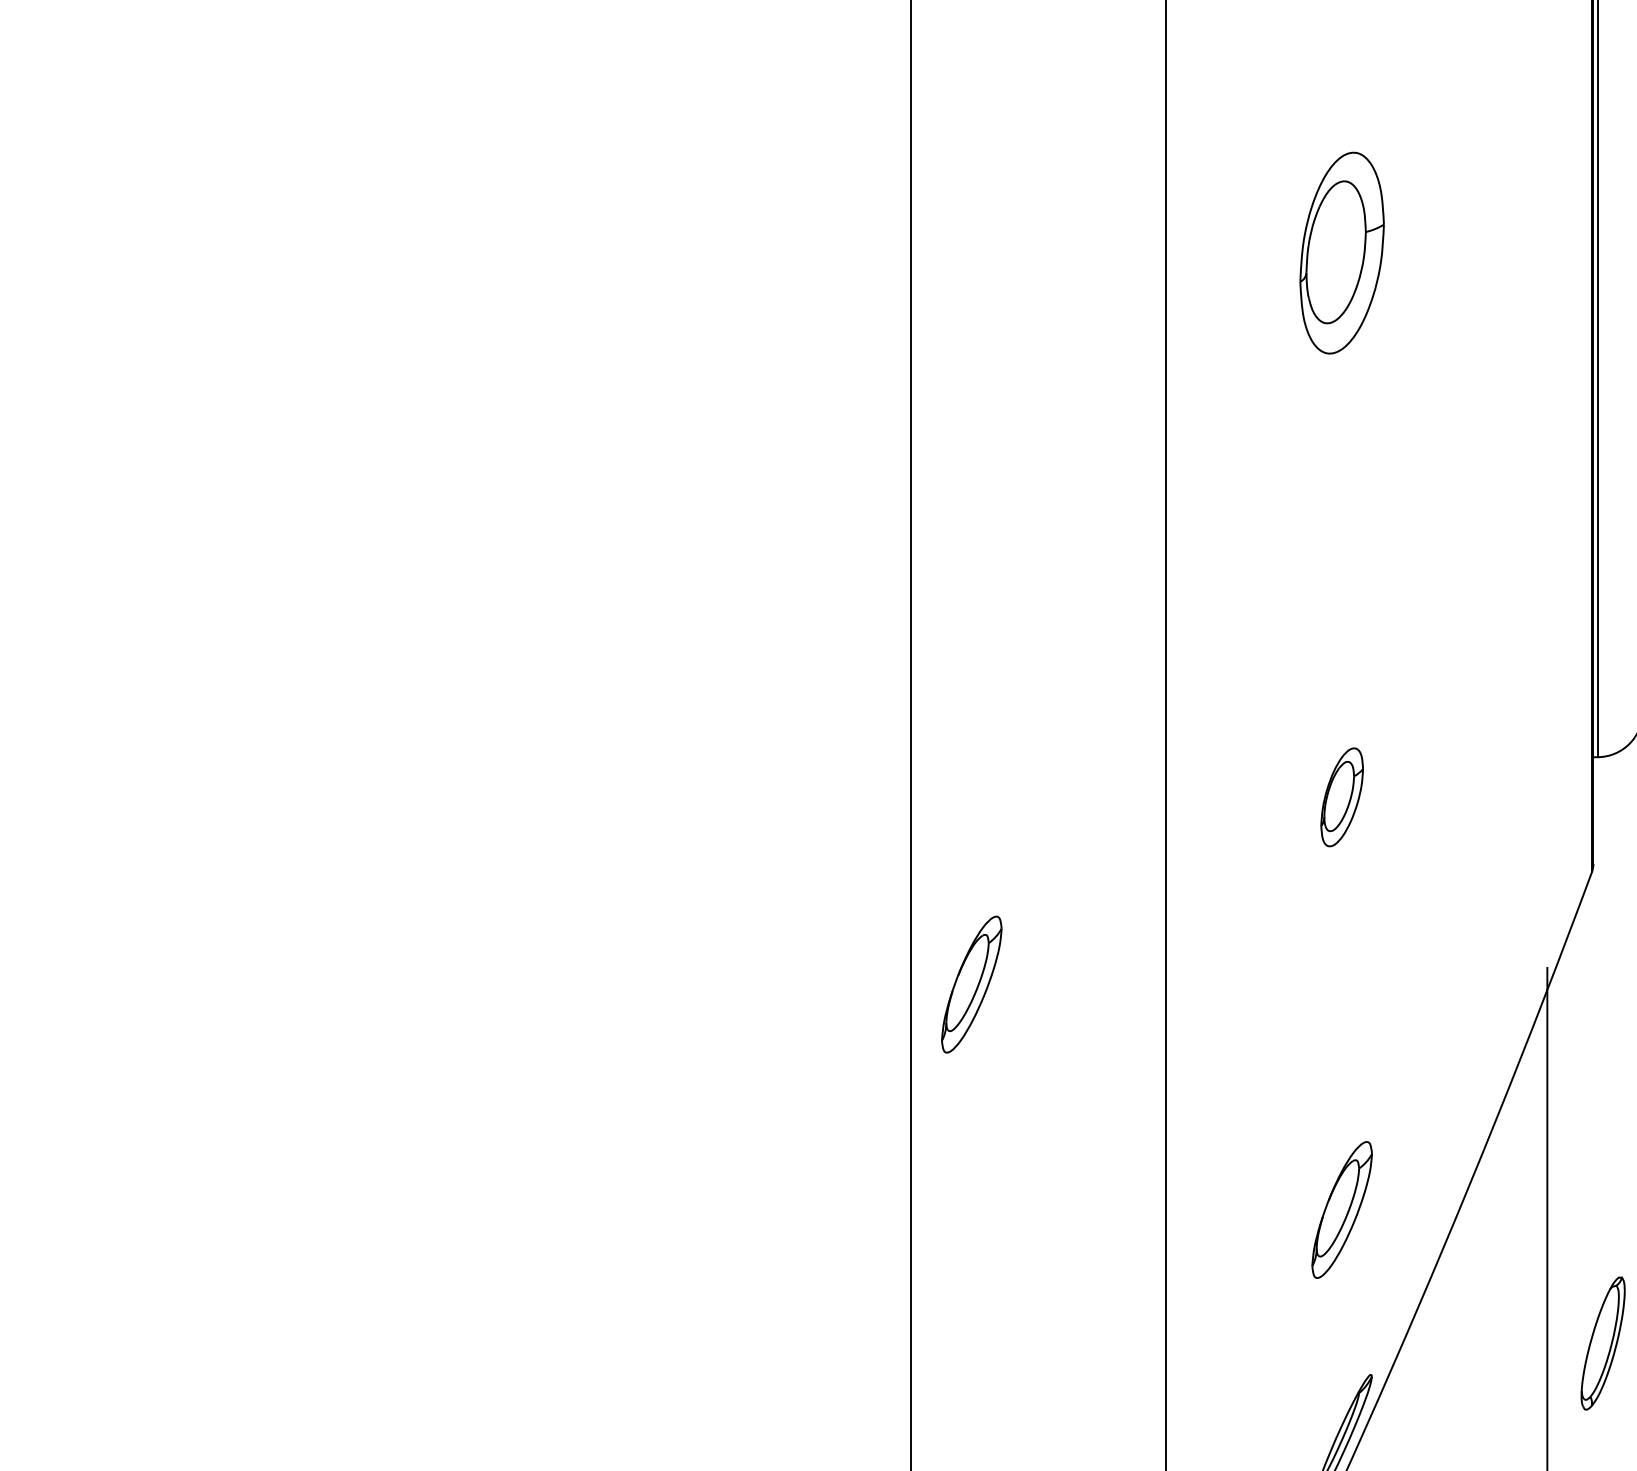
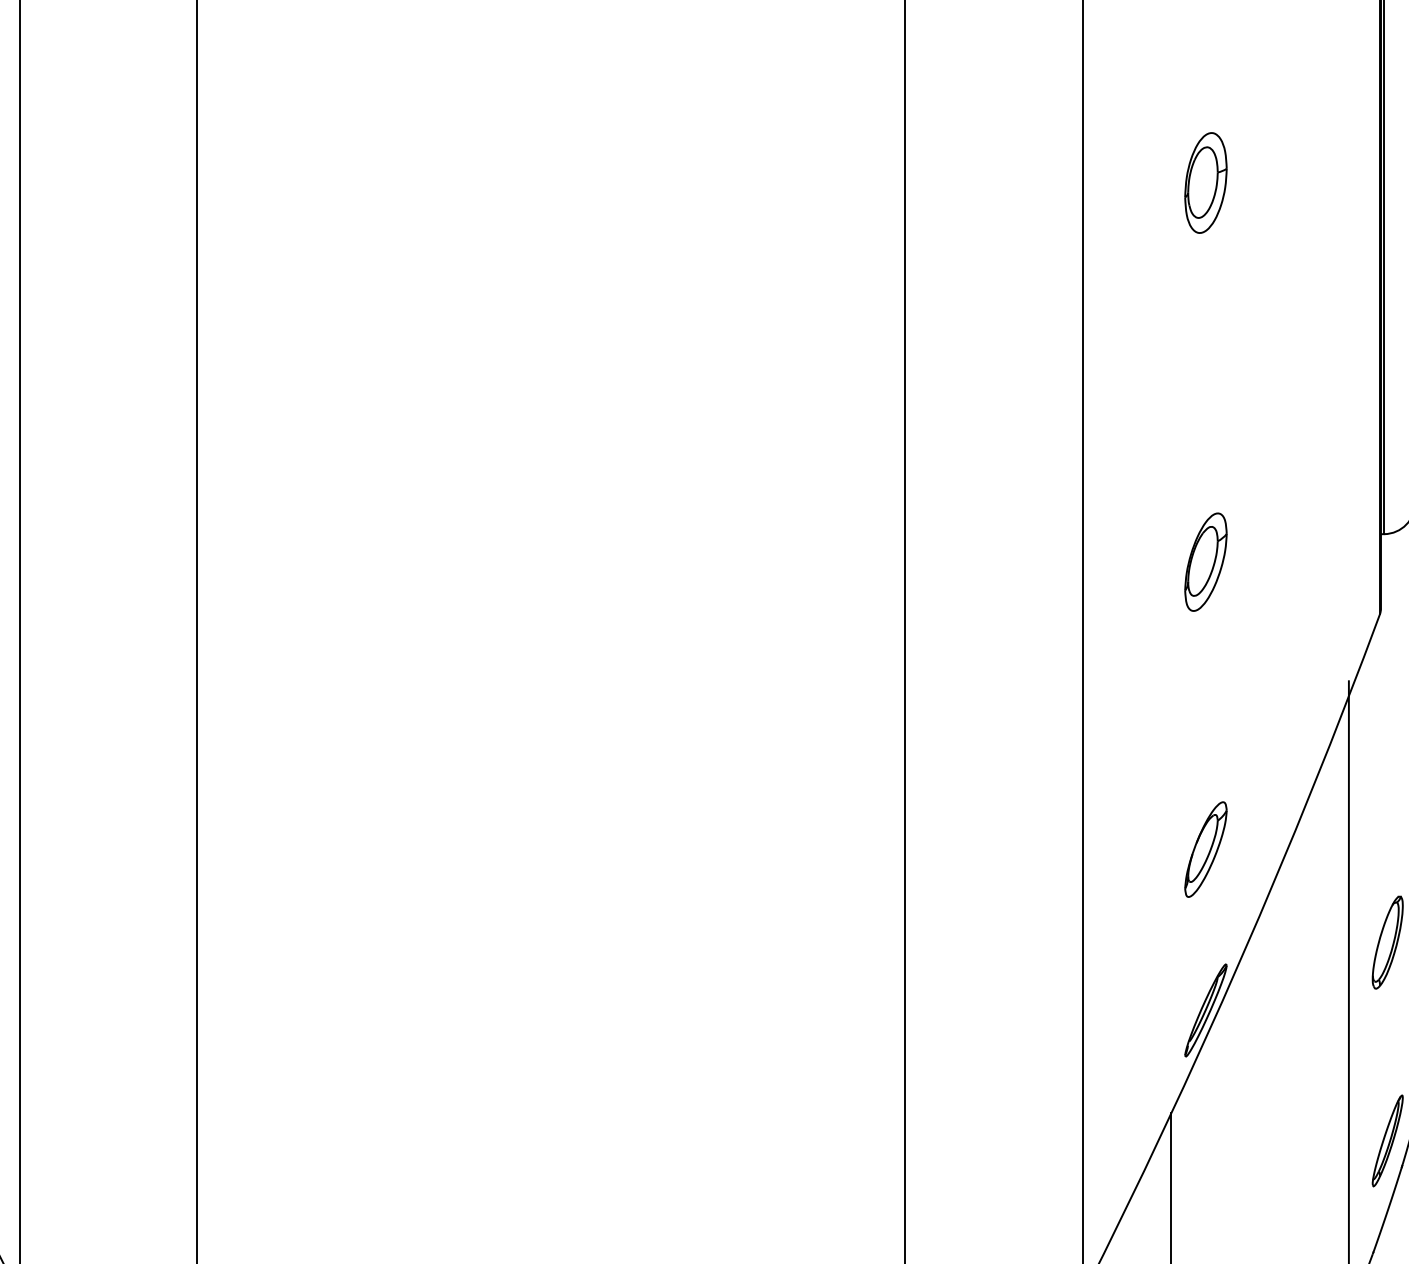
part: (1341, 252) -> (1205, 182), size x0.71
part: (1341, 796) -> (1205, 561), size x1.43
part: (971, 984) -> (947, 692), removed

